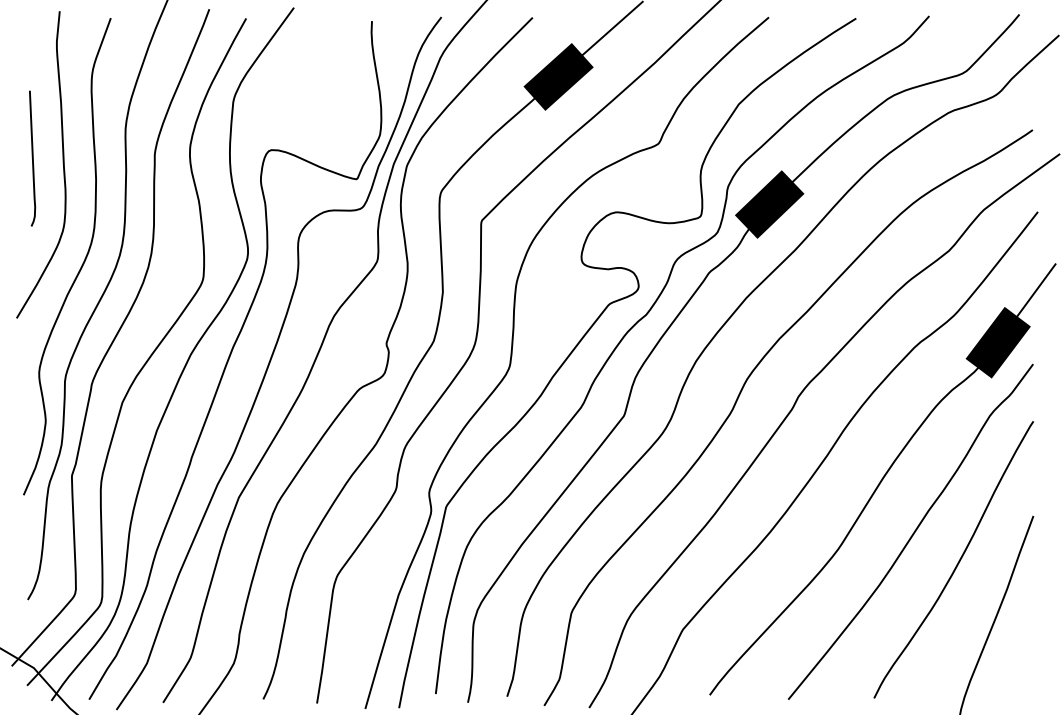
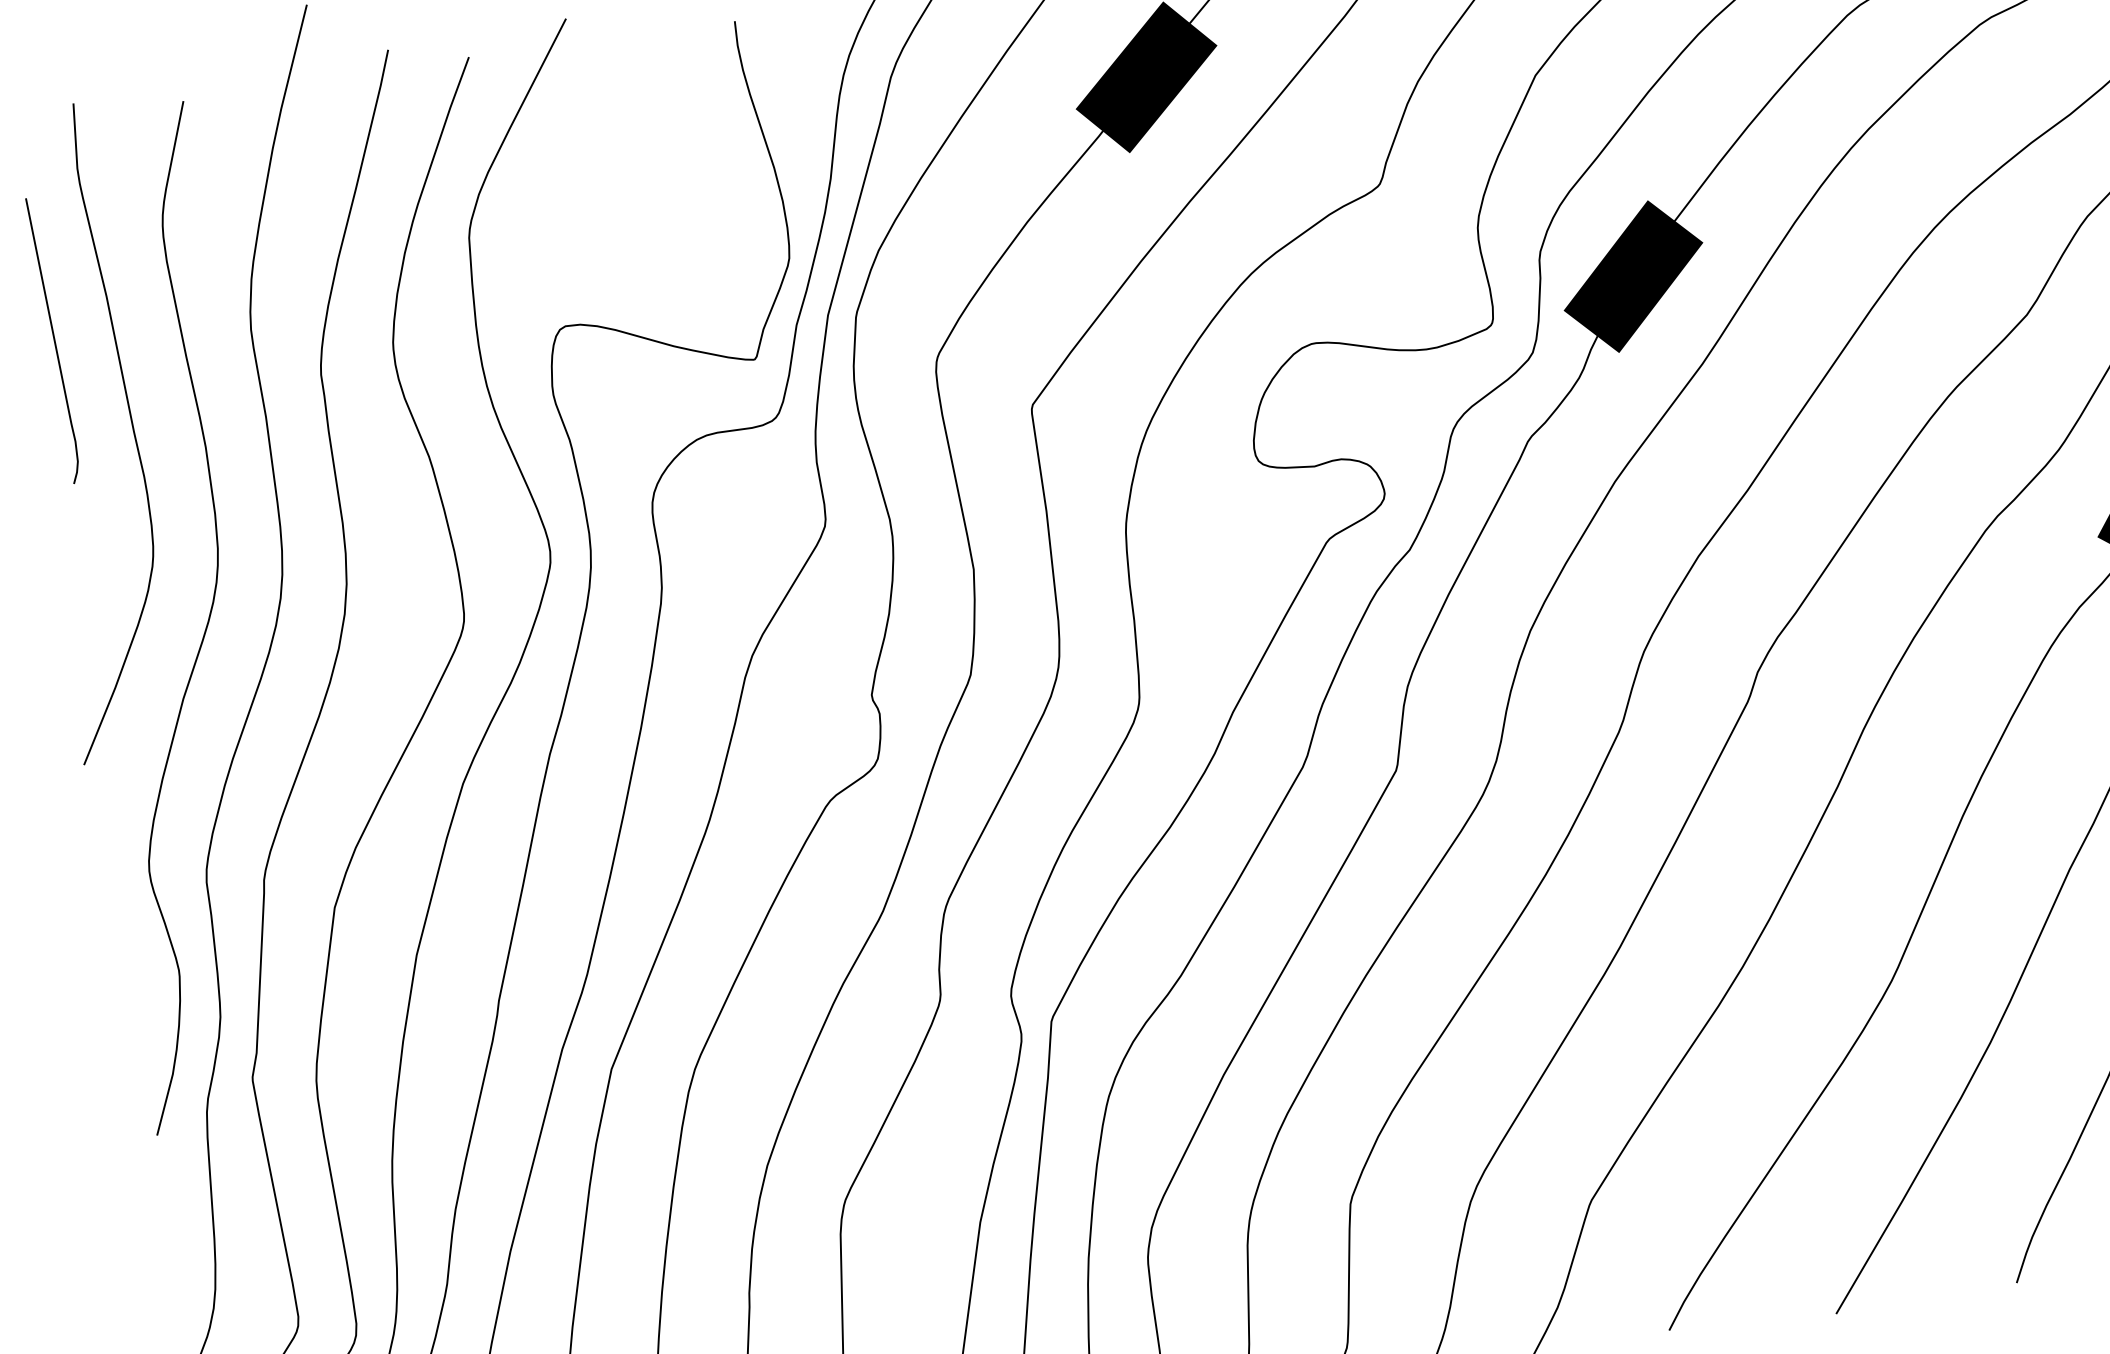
curve: (32, 158) -> (53, 340), moved

